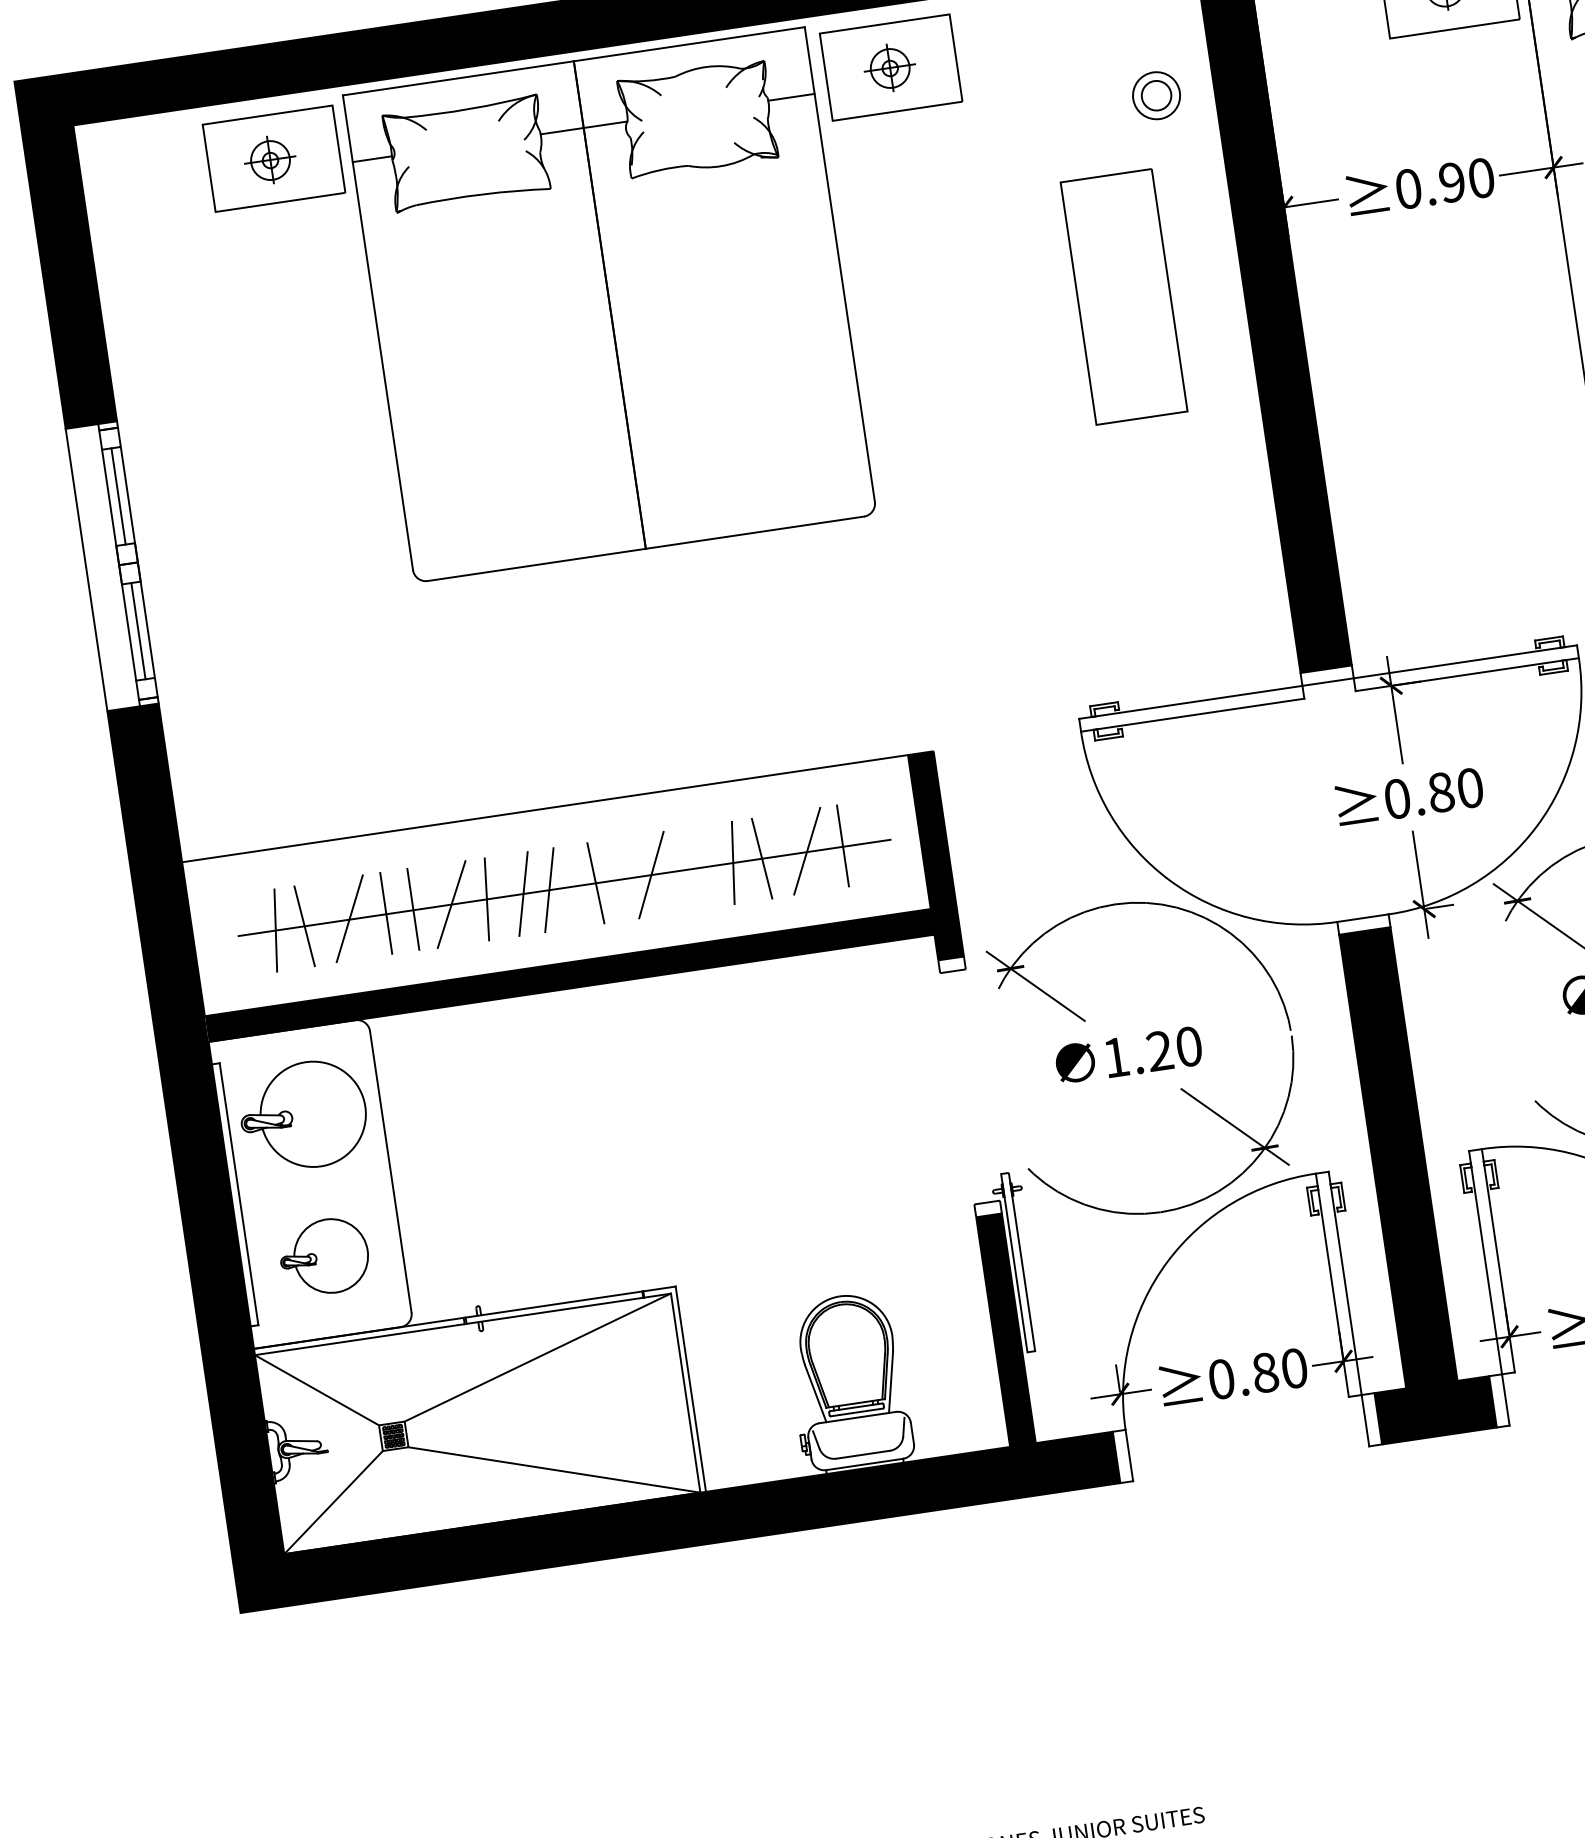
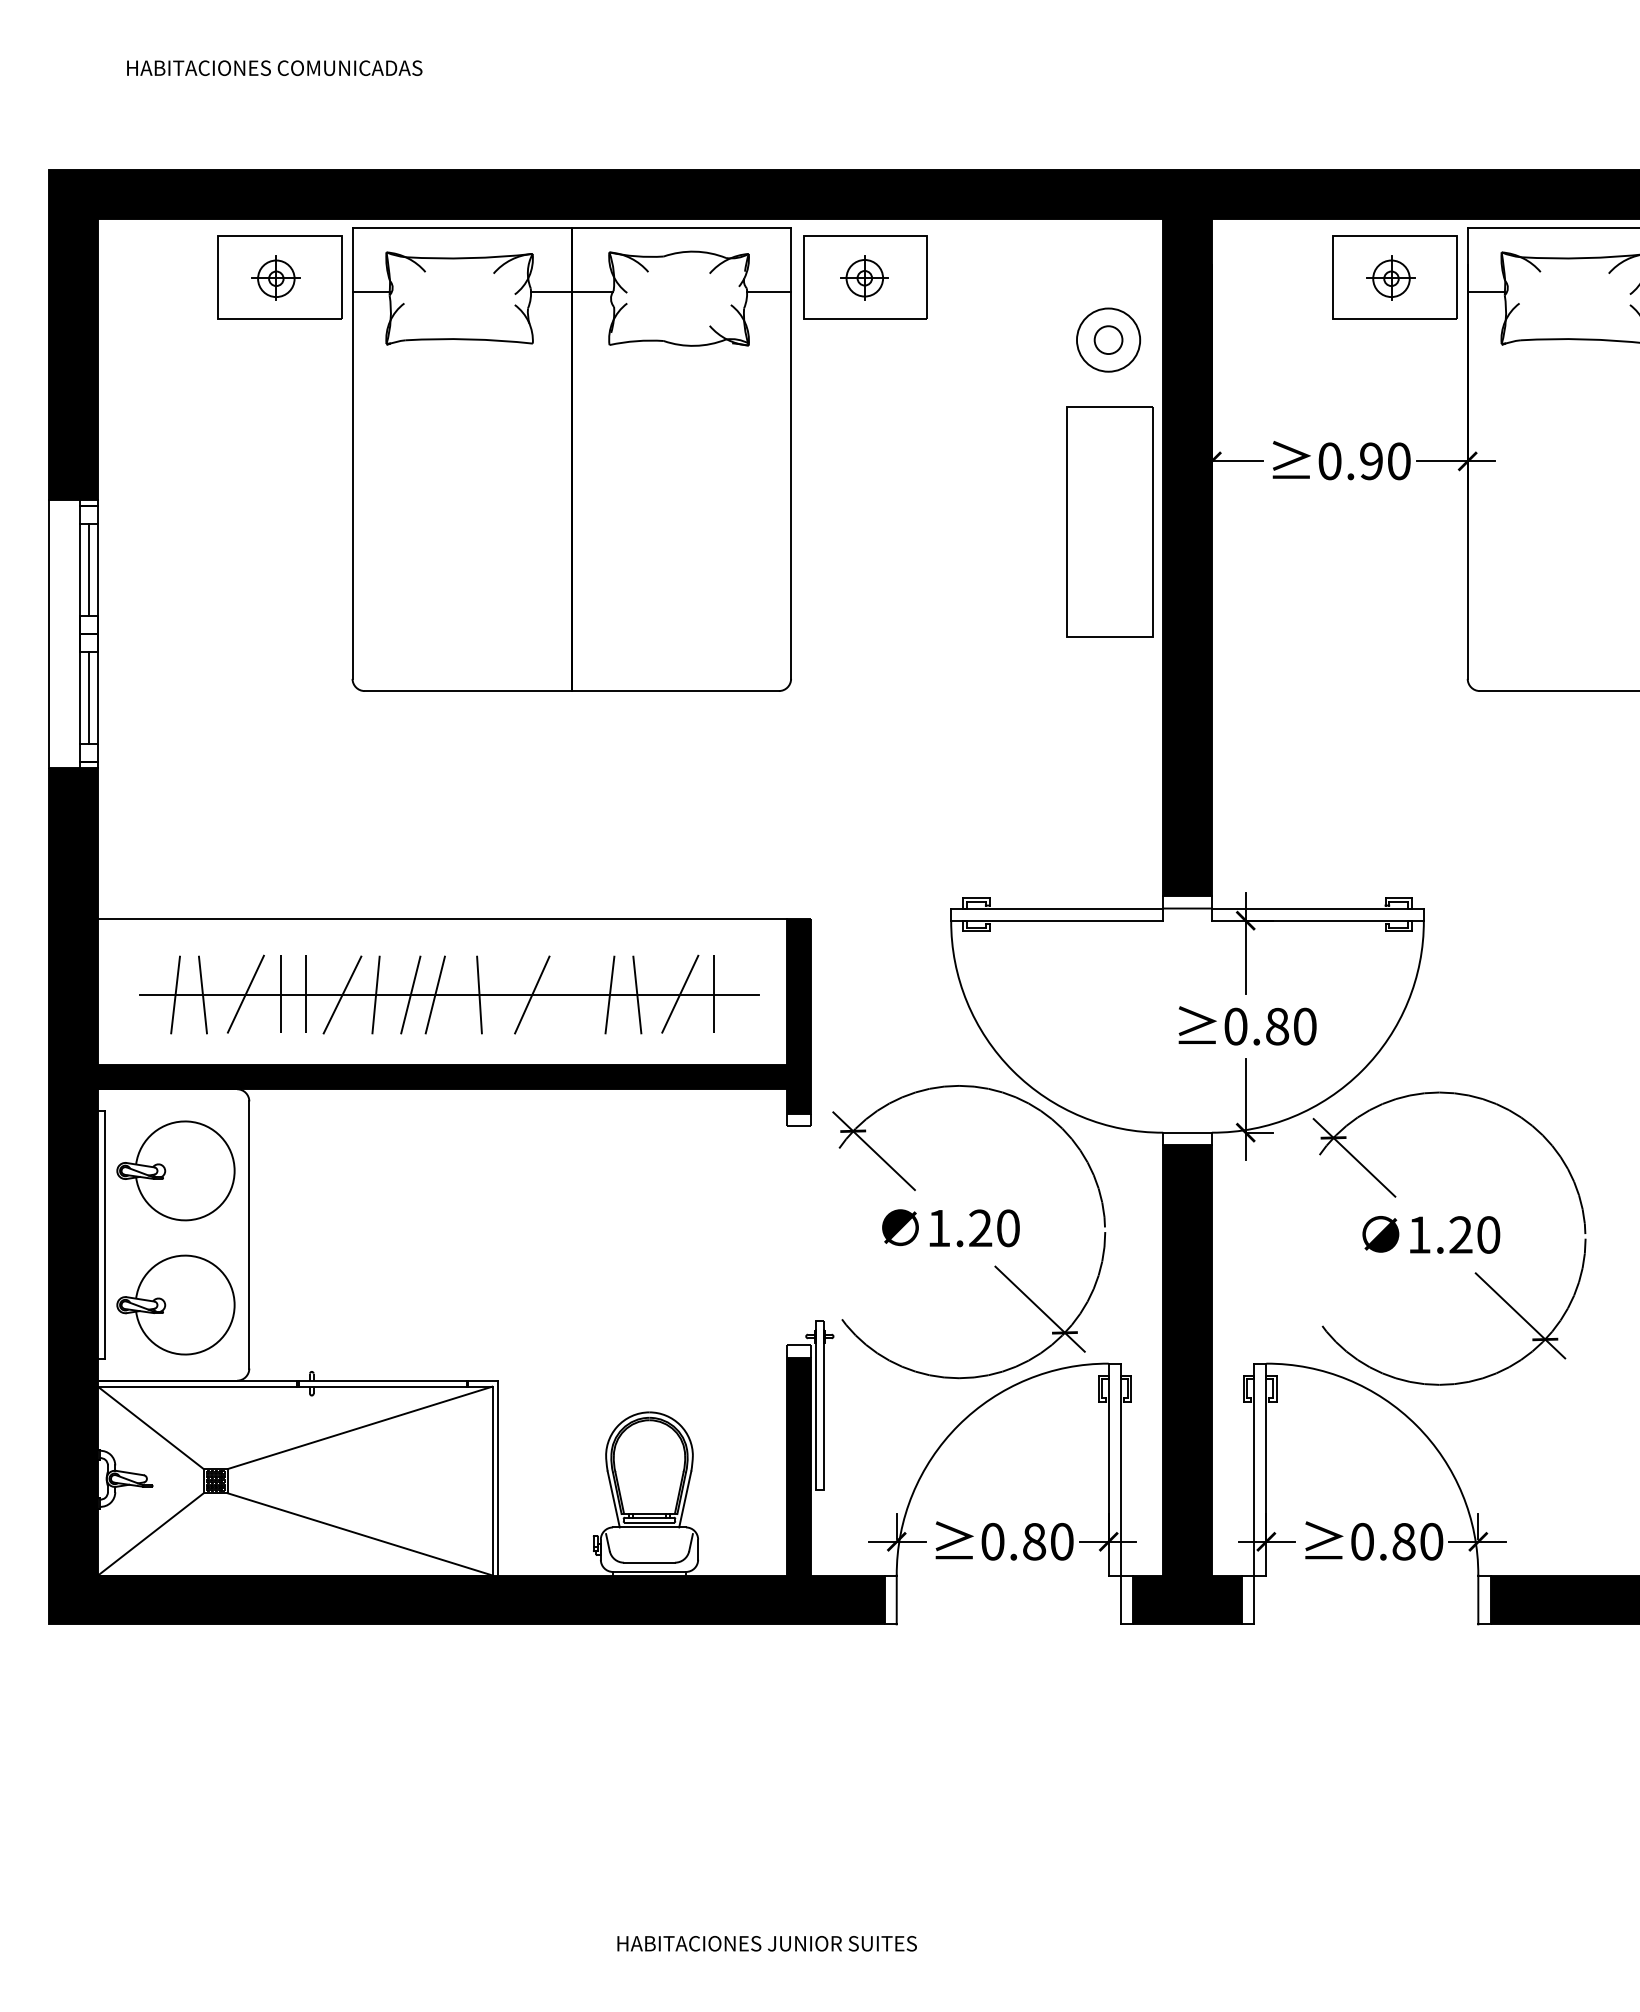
circle: (1156, 95) -> (1108, 339), size x1.43
part: (1123, 296) -> (1109, 521), moved
part: (323, 1256) -> (175, 1304), size x1.43

